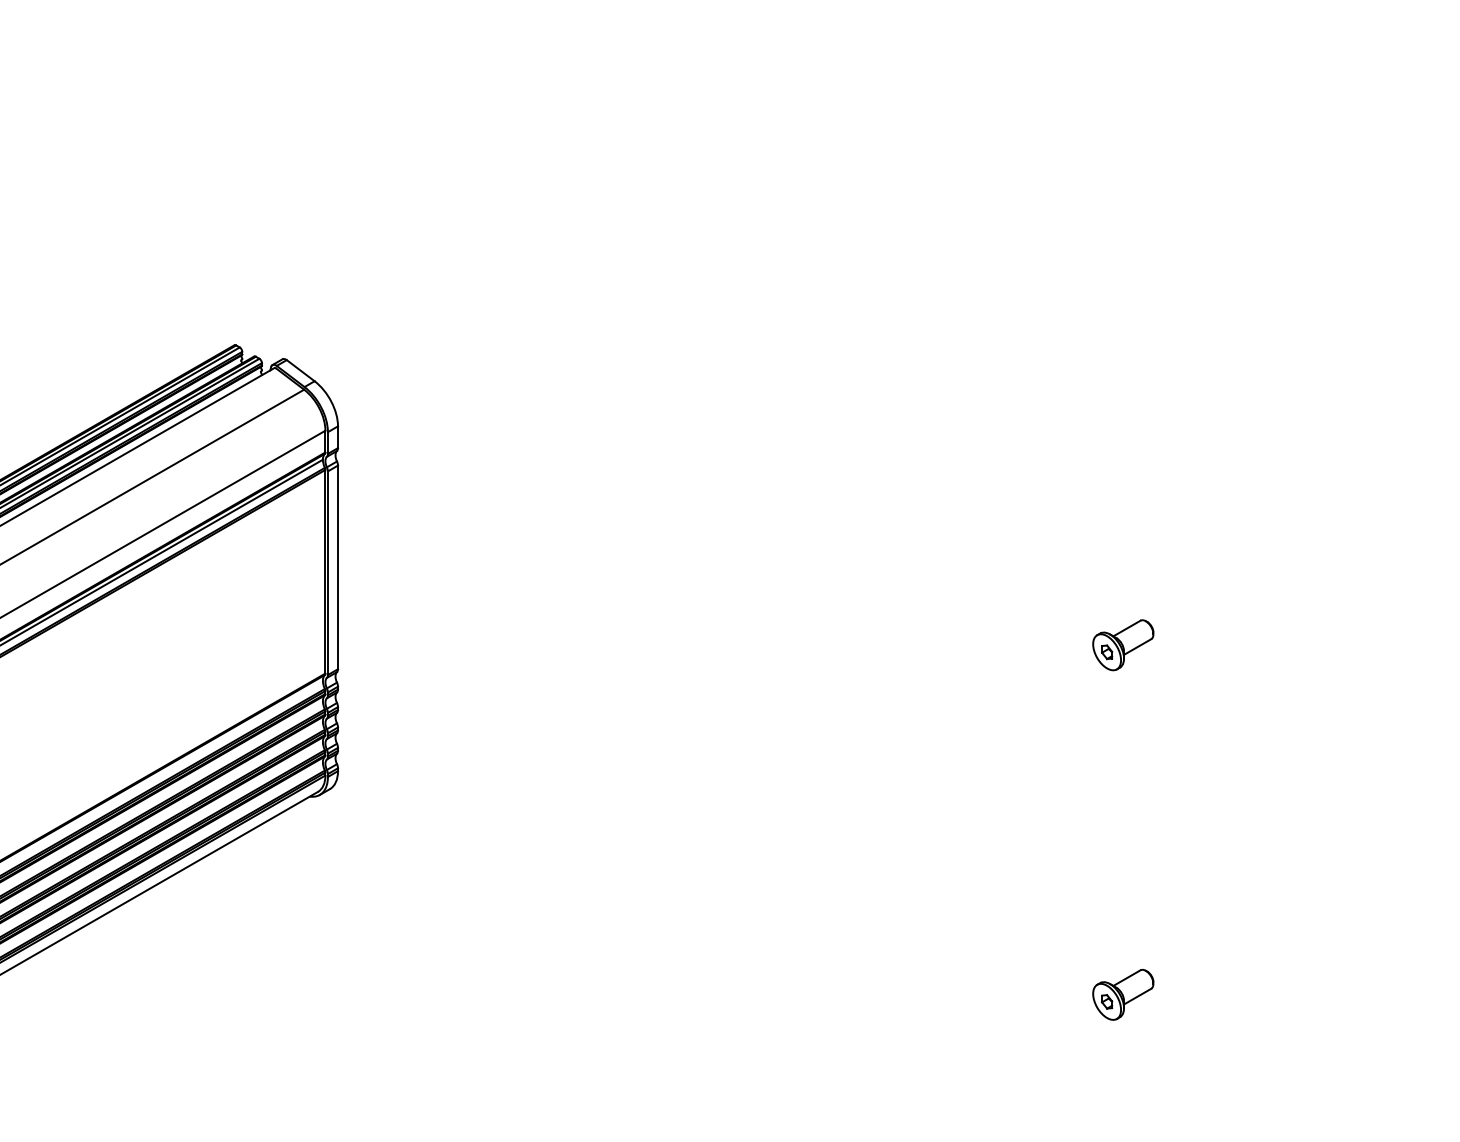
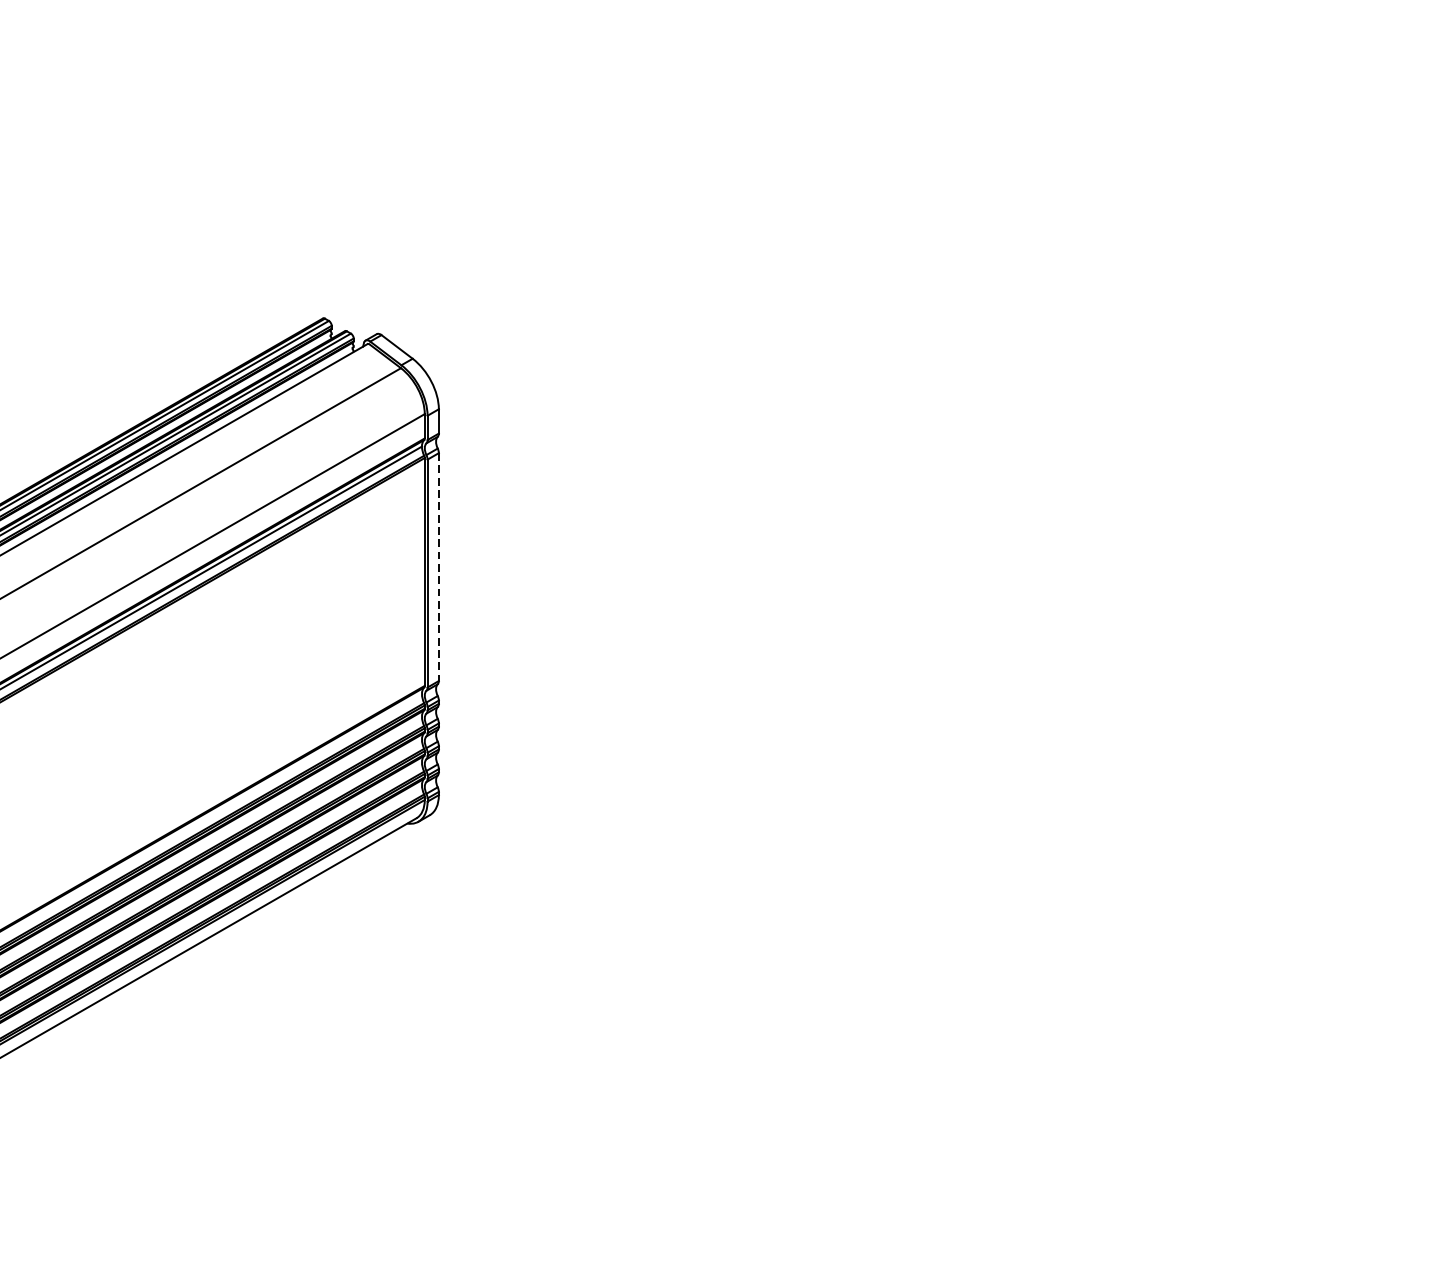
line: (338, 567) -> (439, 567), solid -> dashed
part: (1123, 645) -> (1317, 654), removed
part: (1123, 994) -> (1317, 1045), removed

